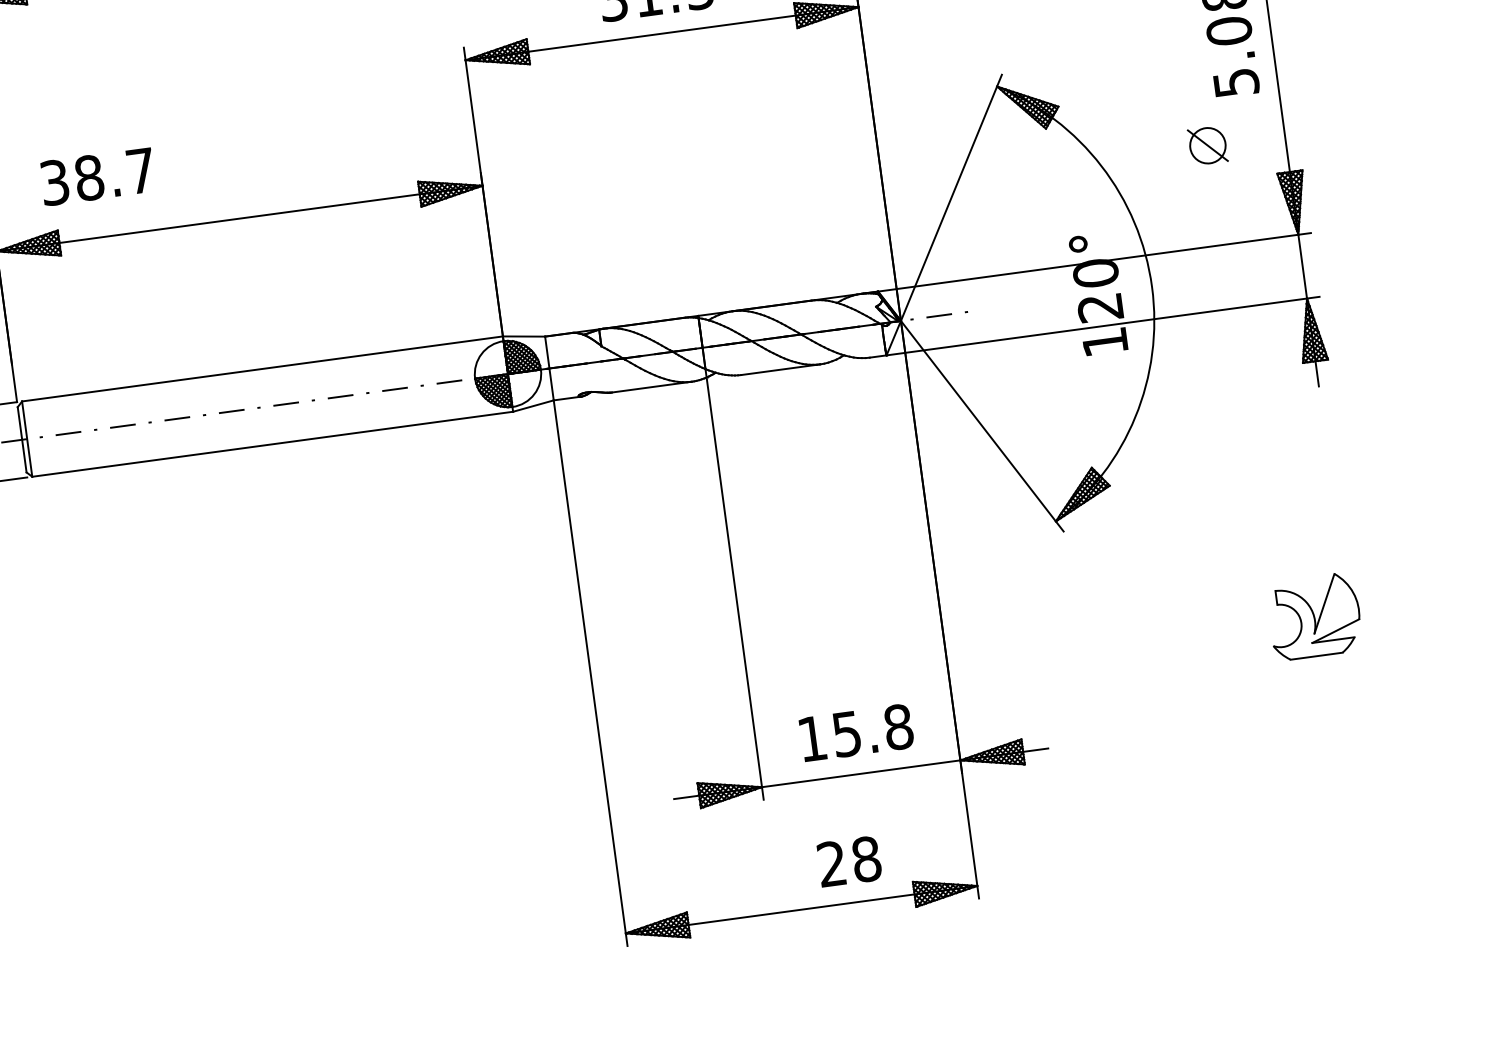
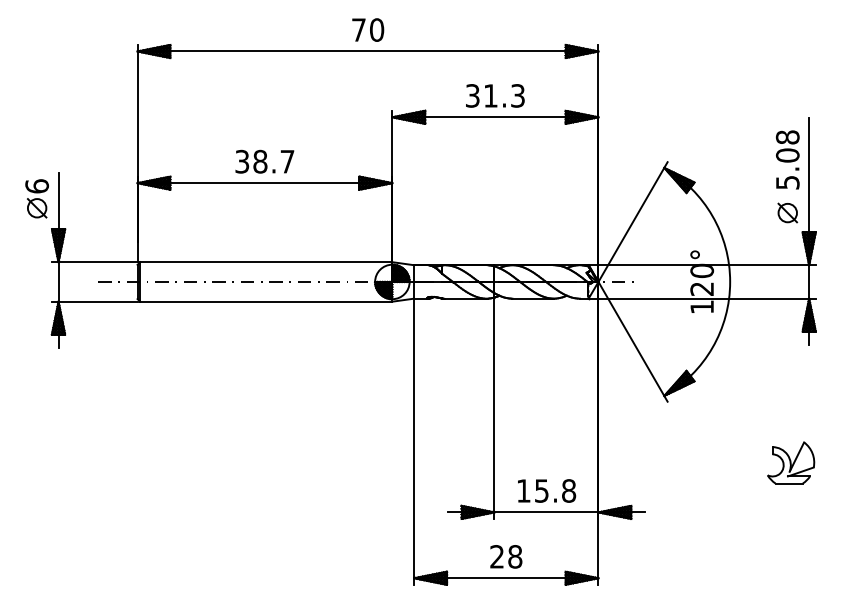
part: (1207, 144) -> (787, 212), moved
text: (97, 176) -> (264, 161), moved
text: (849, 860) -> (506, 556), moved

